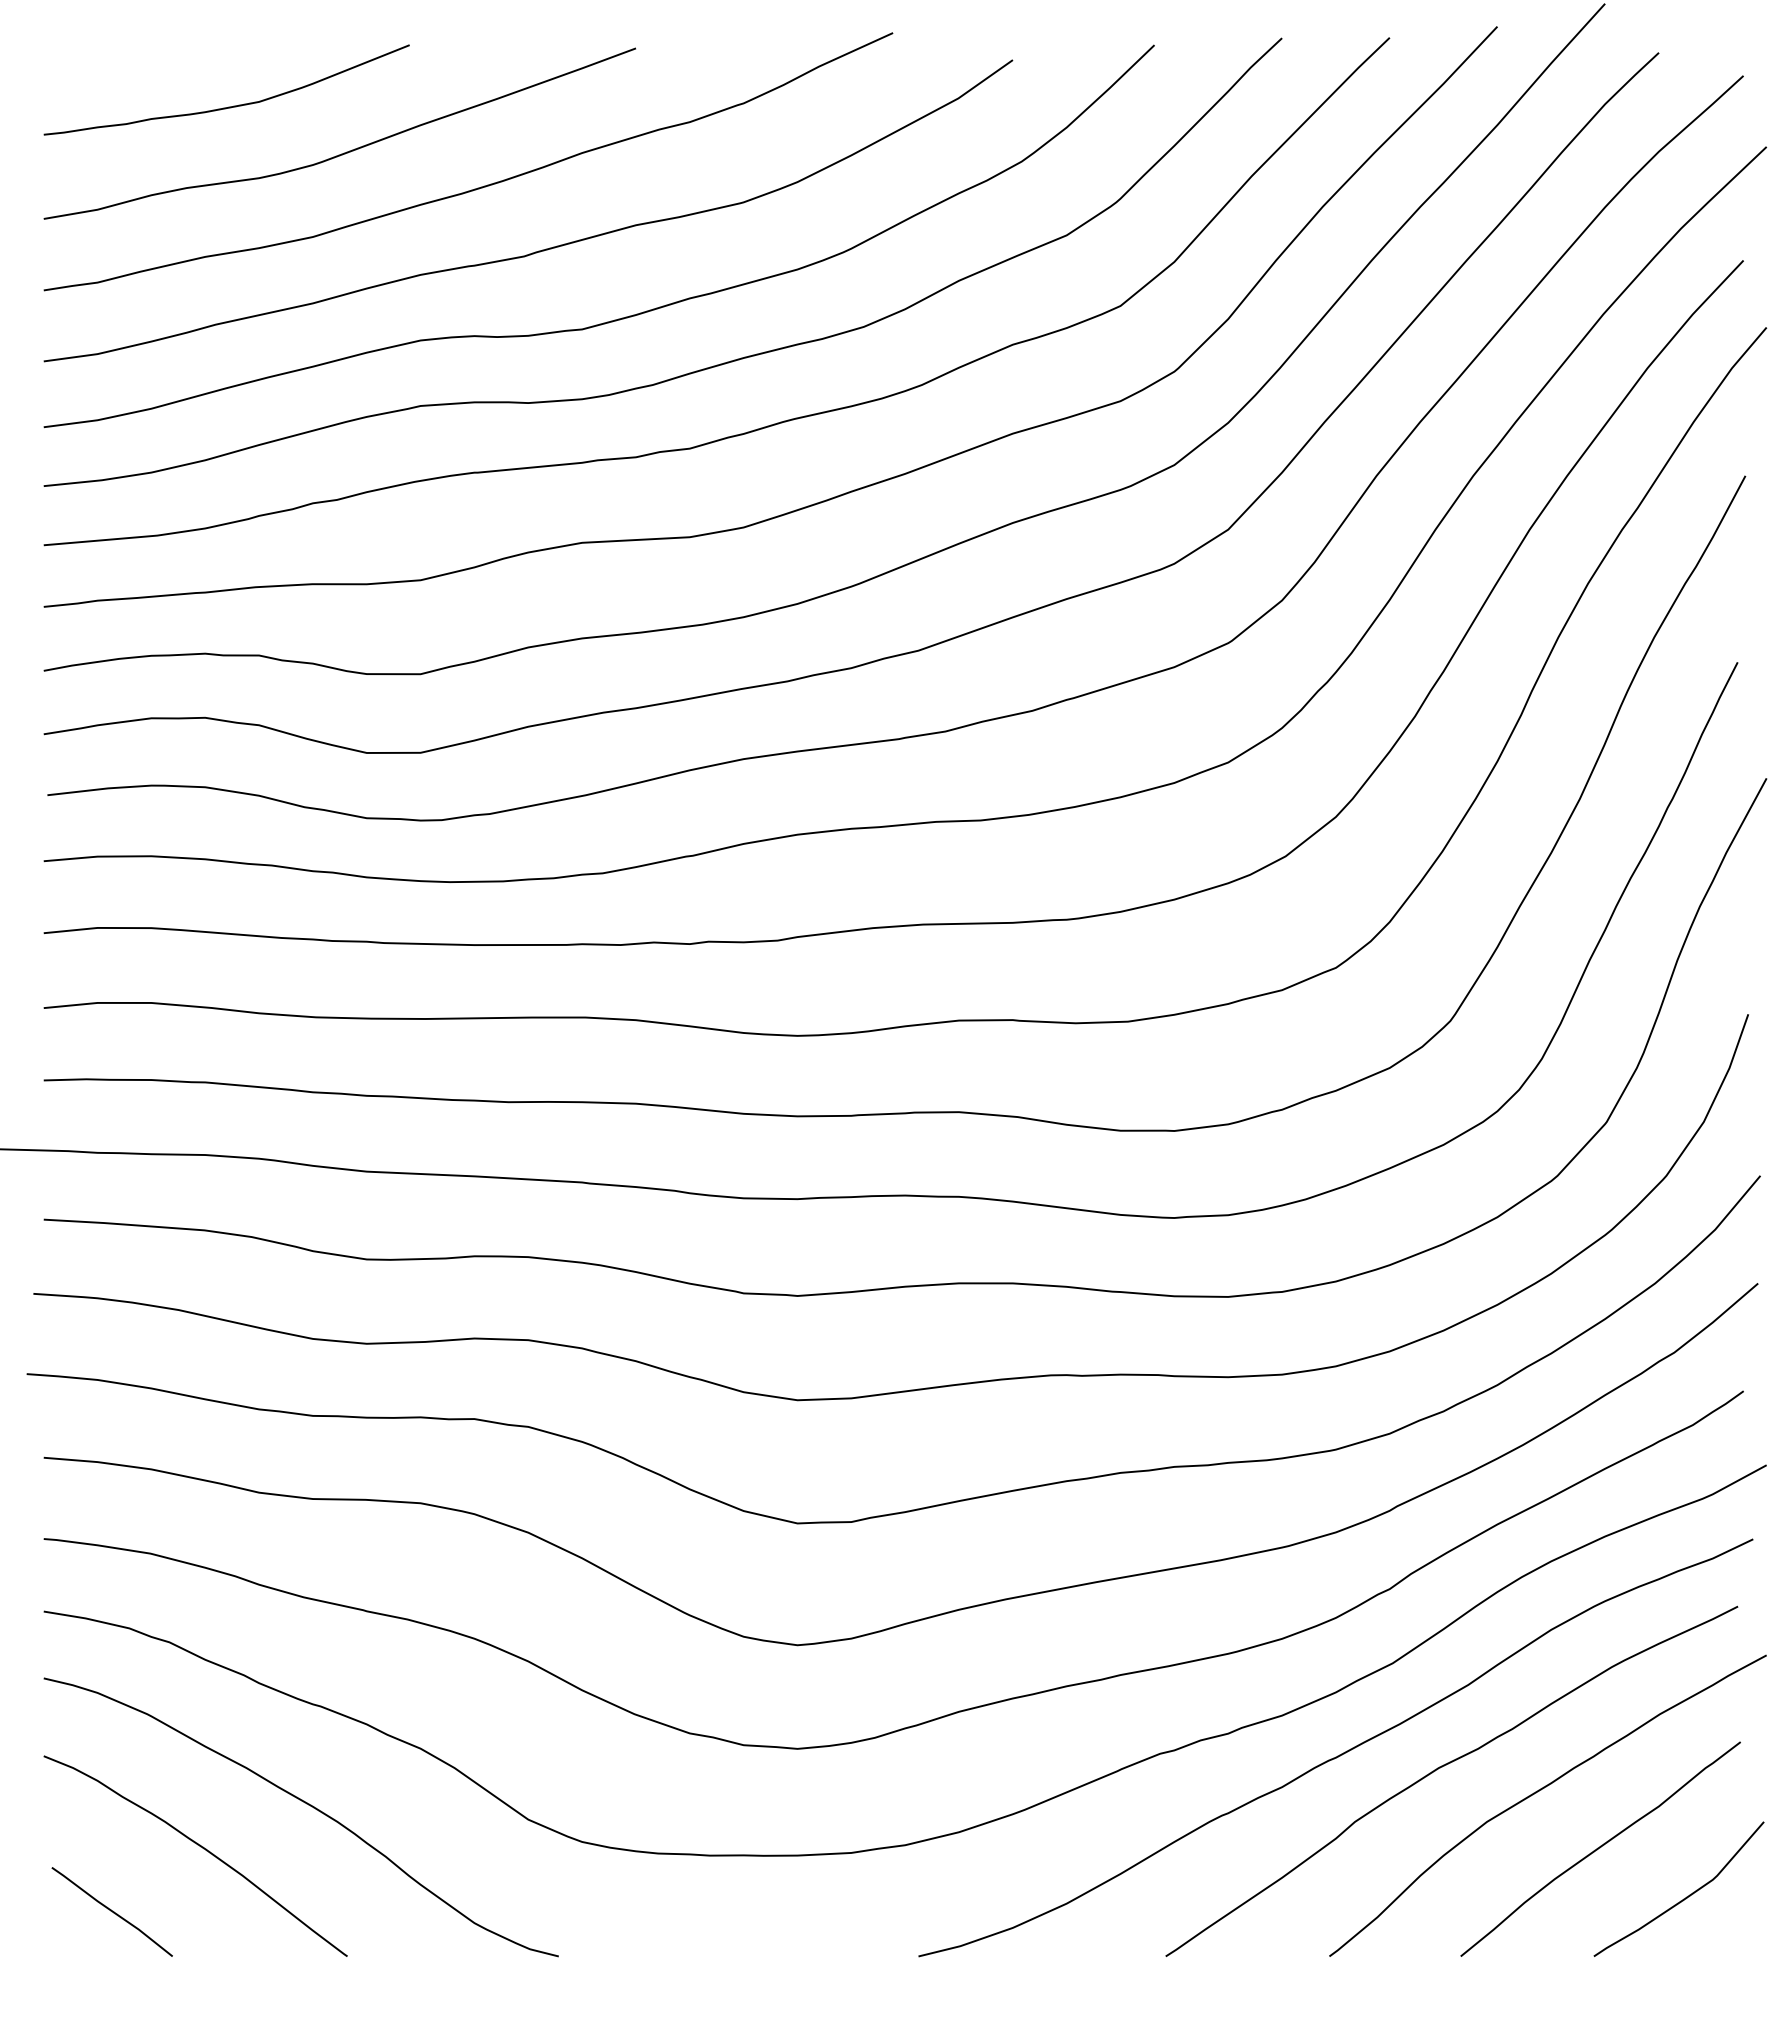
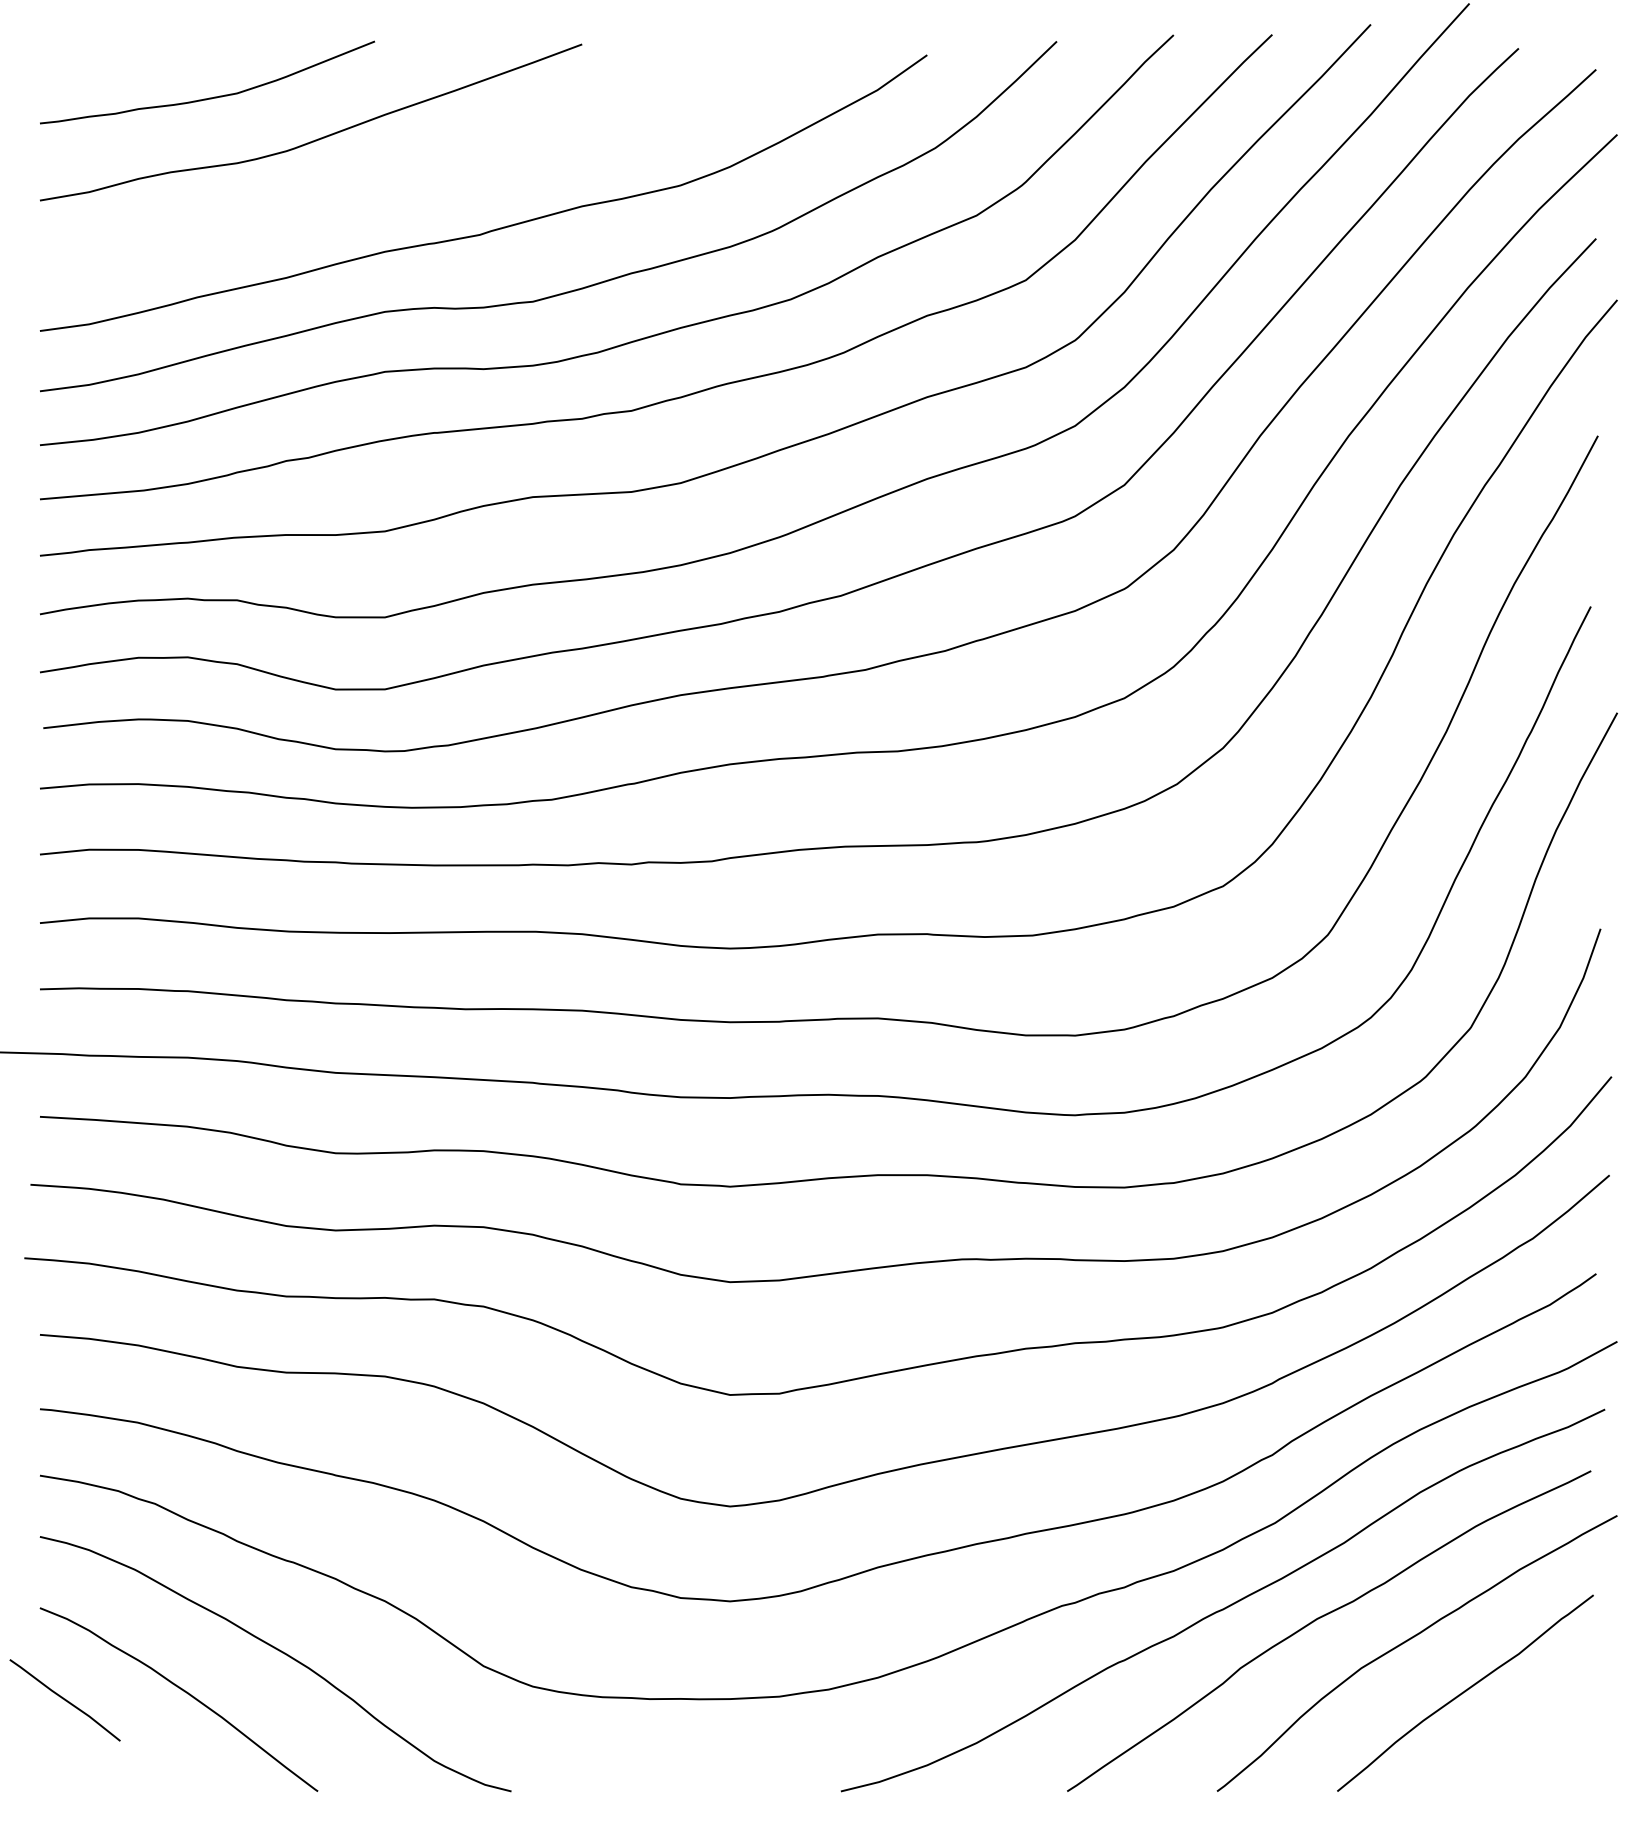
curve: (477, 187) -> (437, 171), removed
curve: (1683, 1898) -> (1541, 1738), removed
line: (111, 1911) -> (64, 1699), moved

